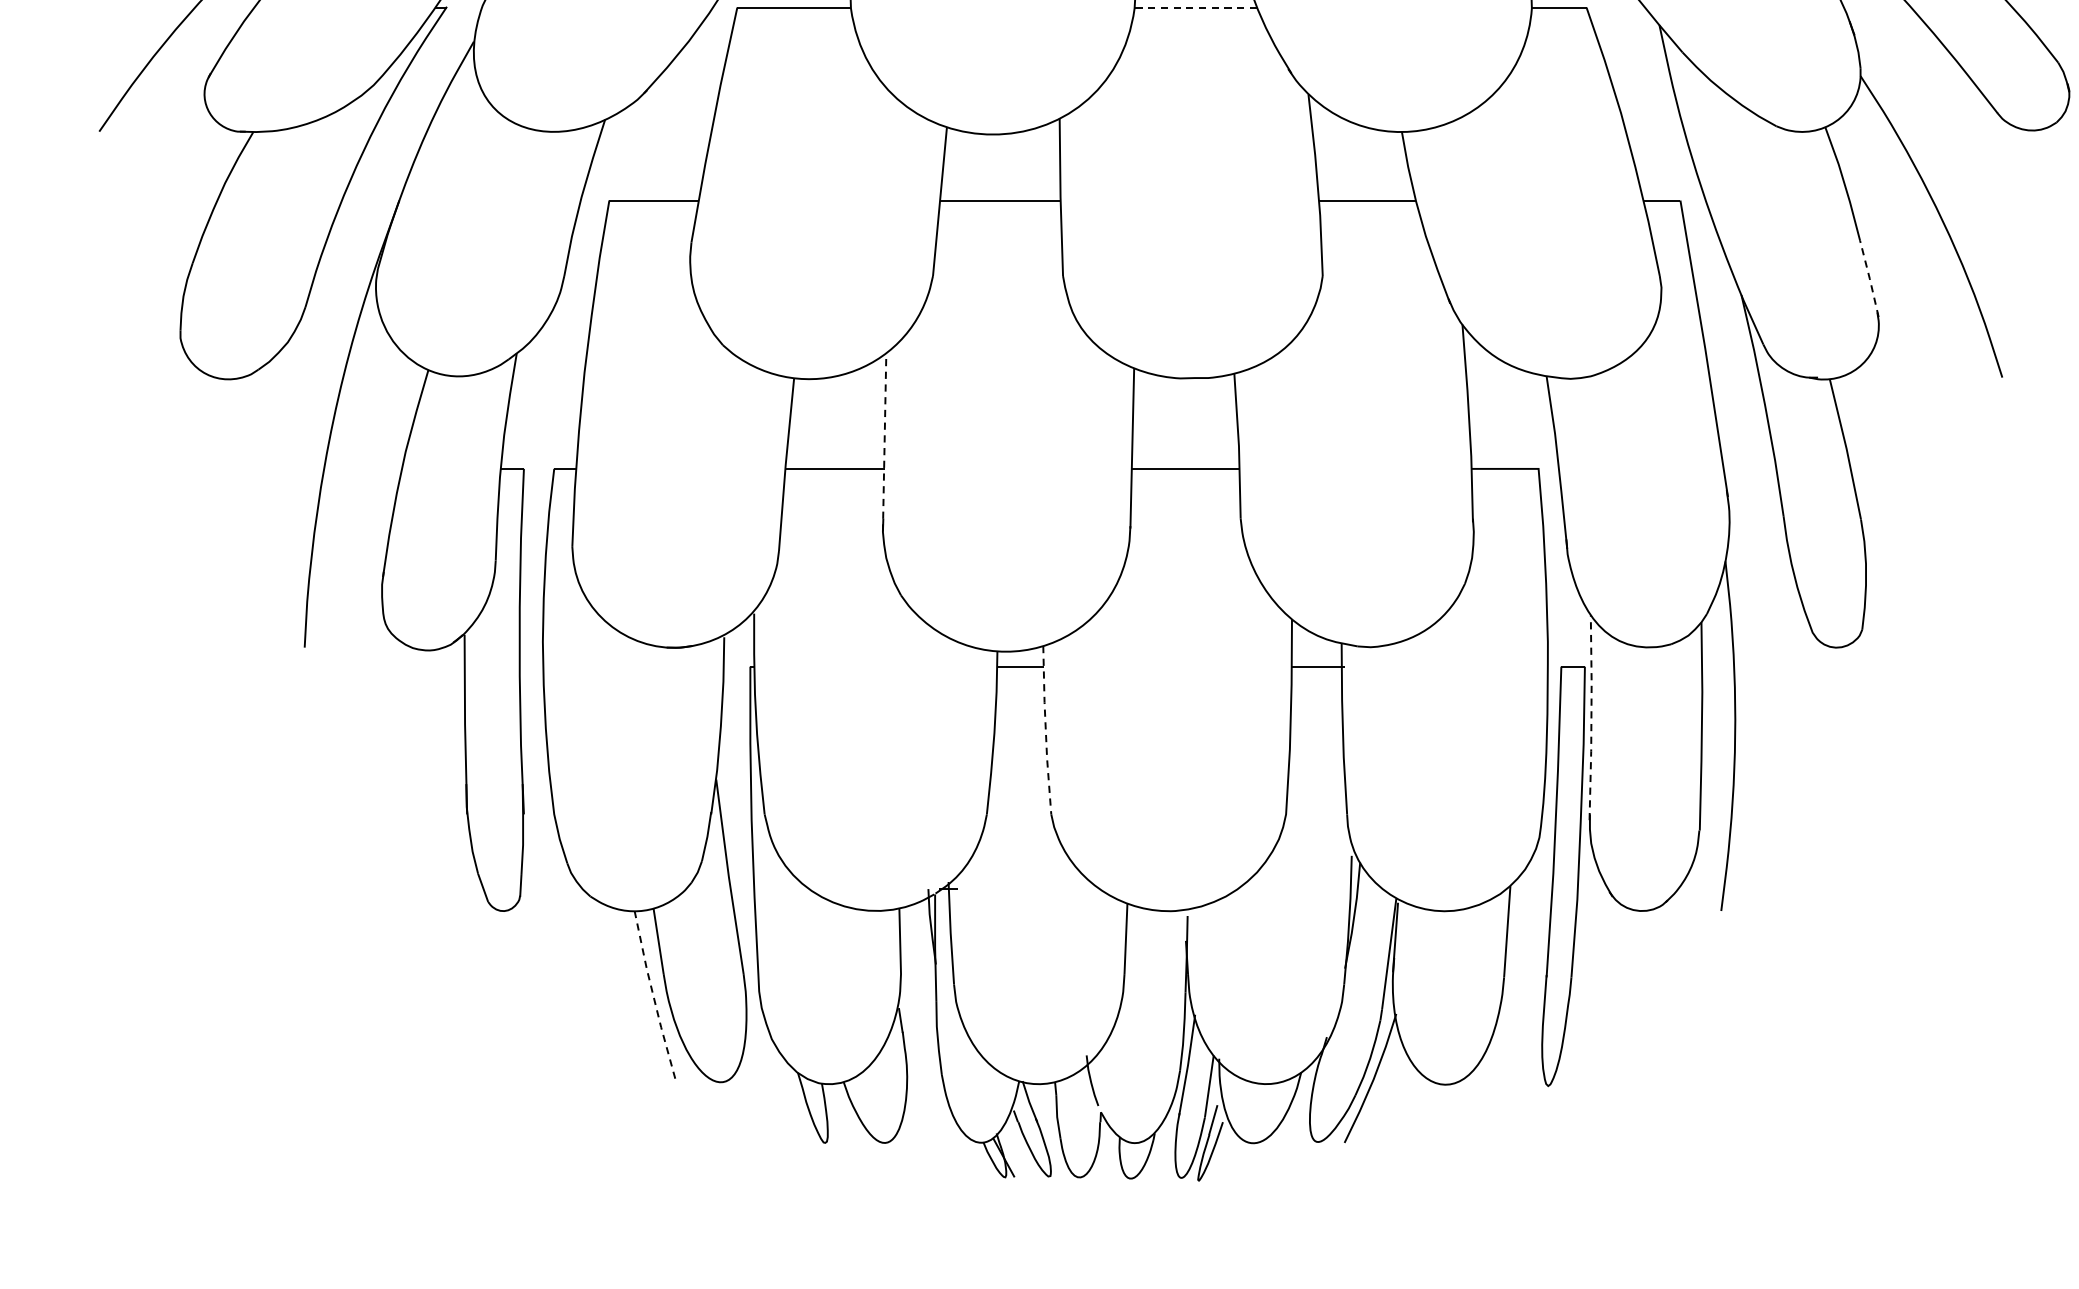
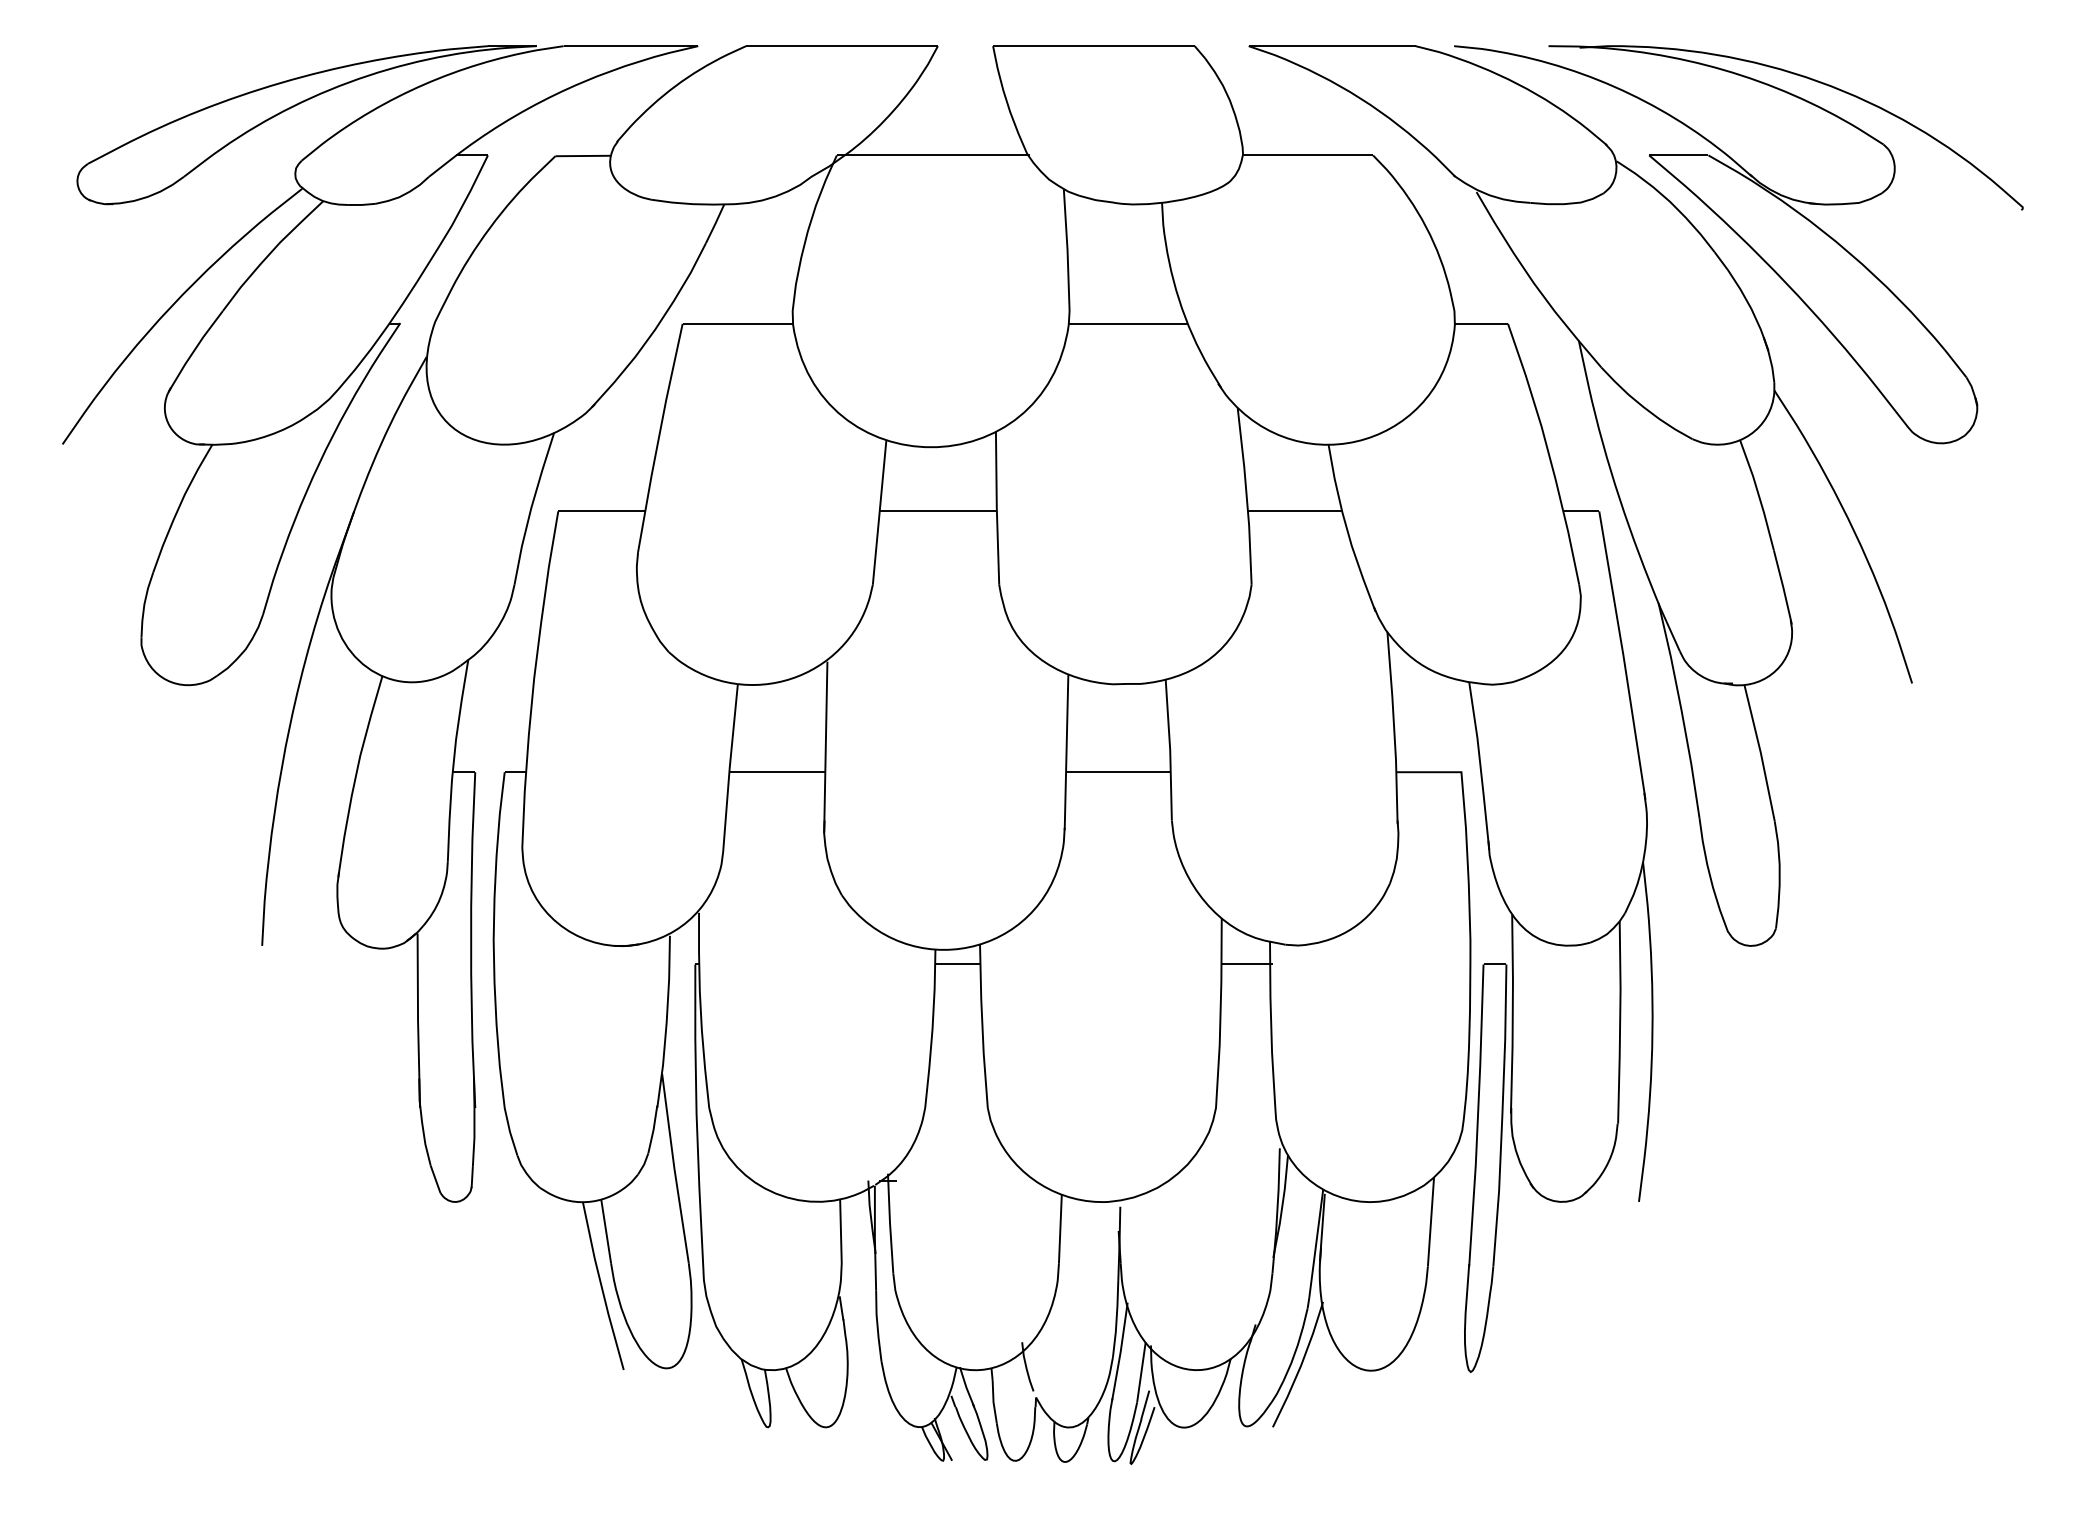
line: (1196, 7) -> (1128, 323), dashed -> solid
line: (1869, 278) -> (1783, 587), dashed -> solid
line: (884, 443) -> (825, 747), dashed -> solid
line: (1591, 717) -> (1512, 1013), dashed -> solid
line: (1045, 730) -> (982, 1026), dashed -> solid
line: (653, 999) -> (601, 1287), dashed -> solid

